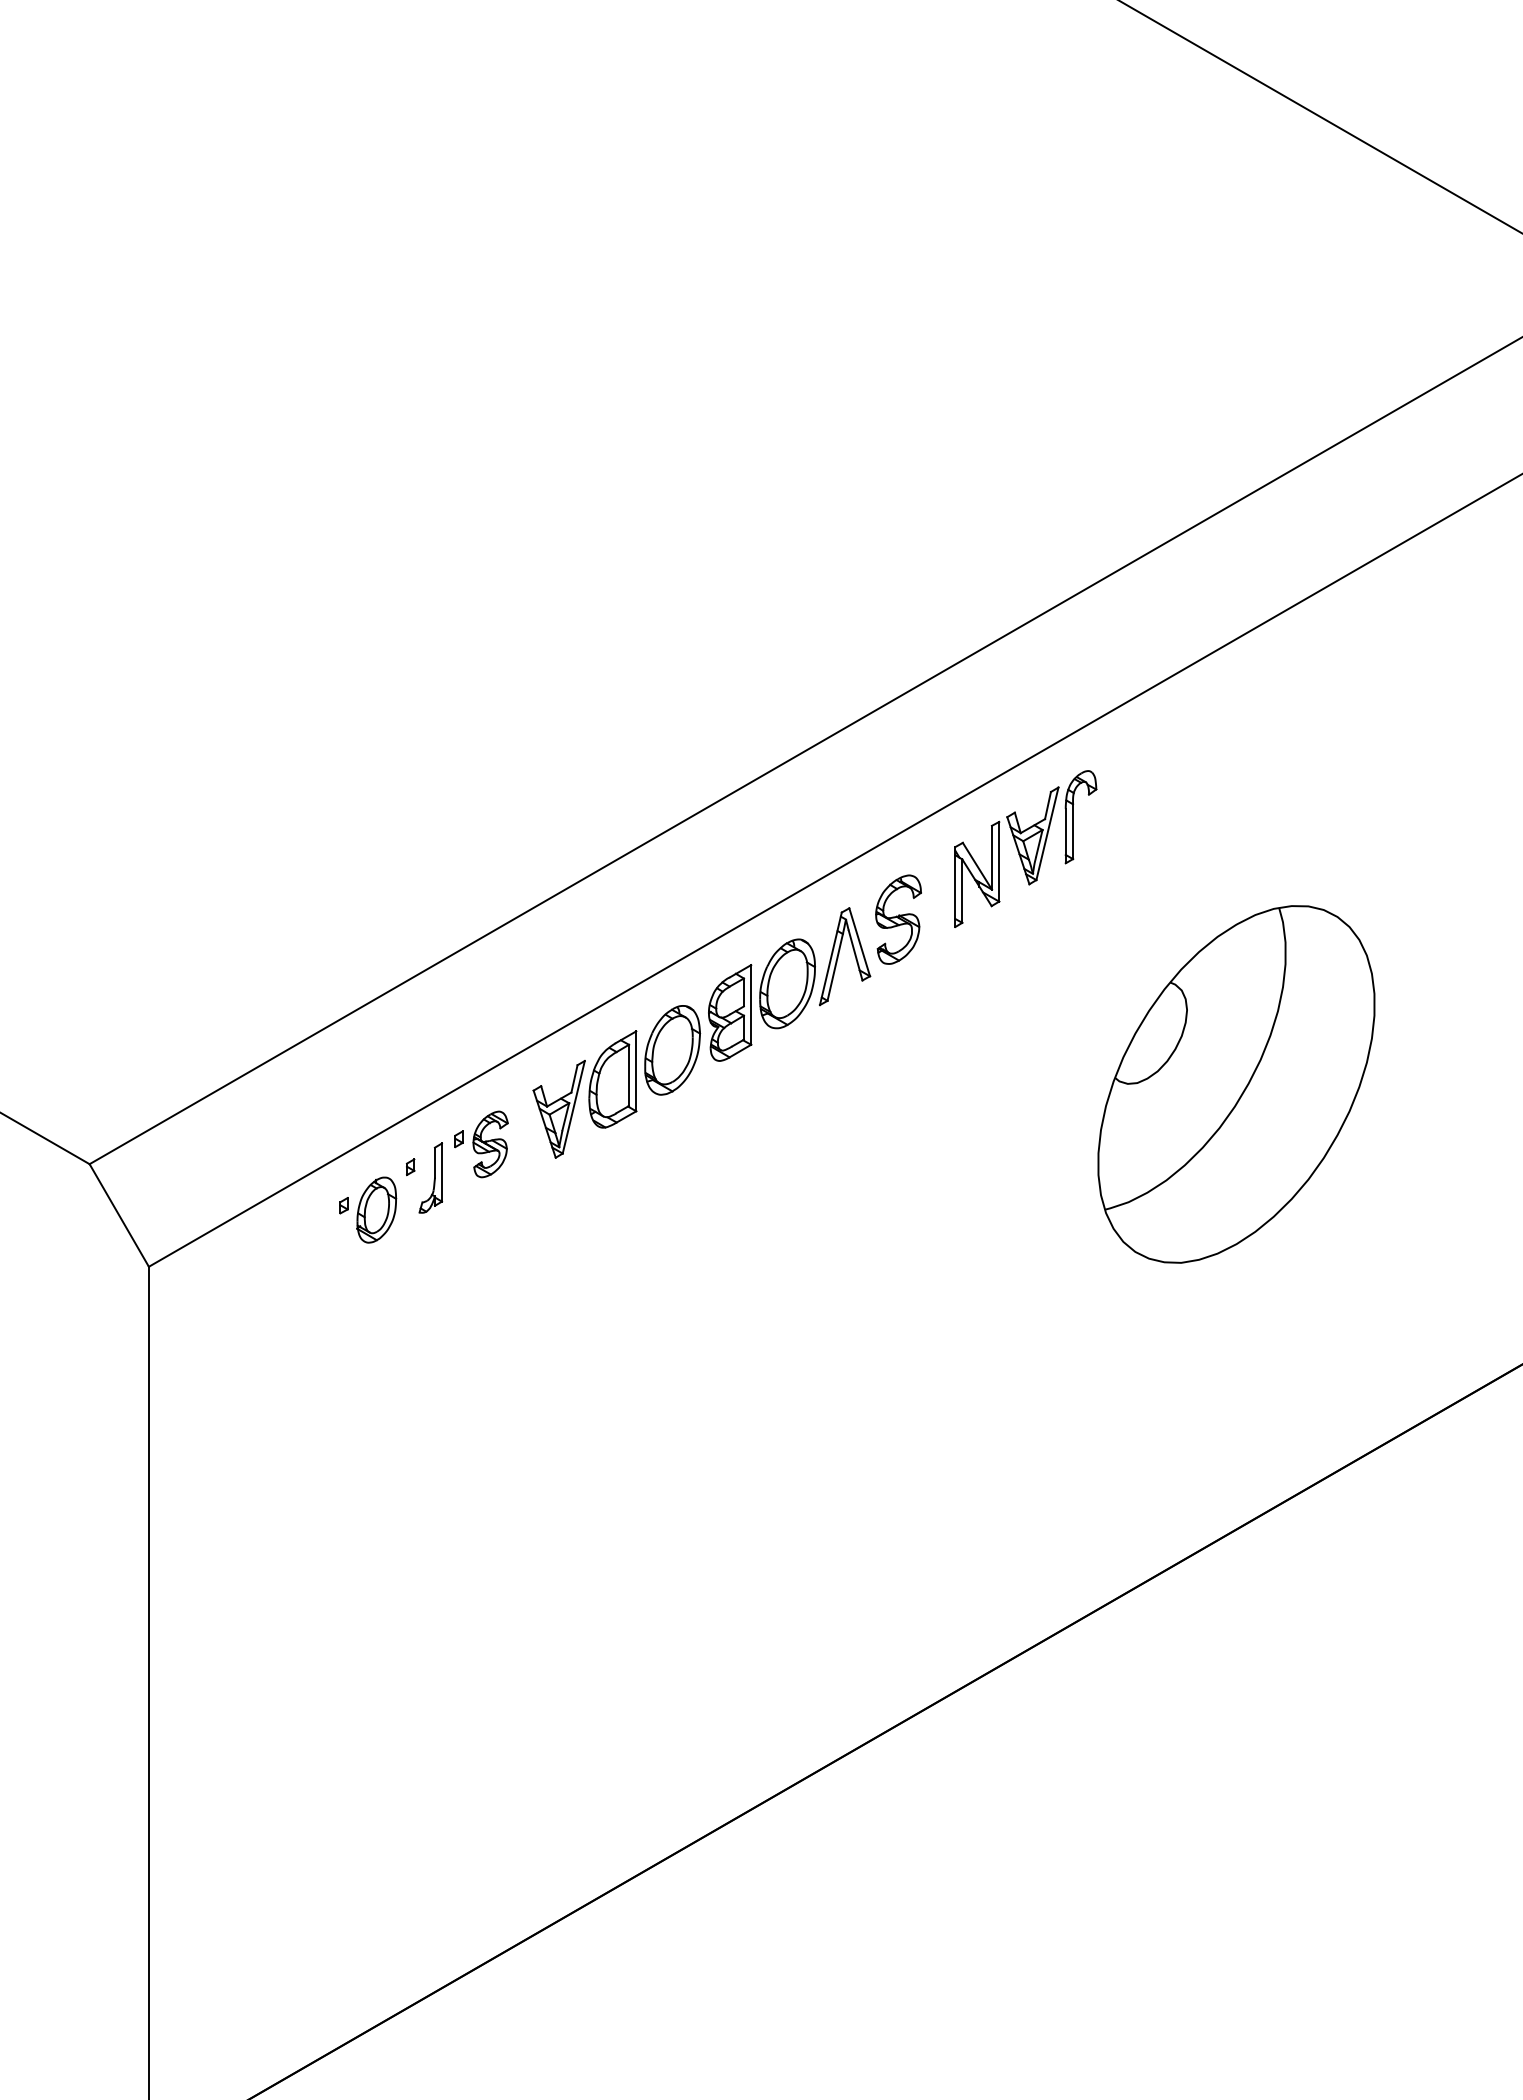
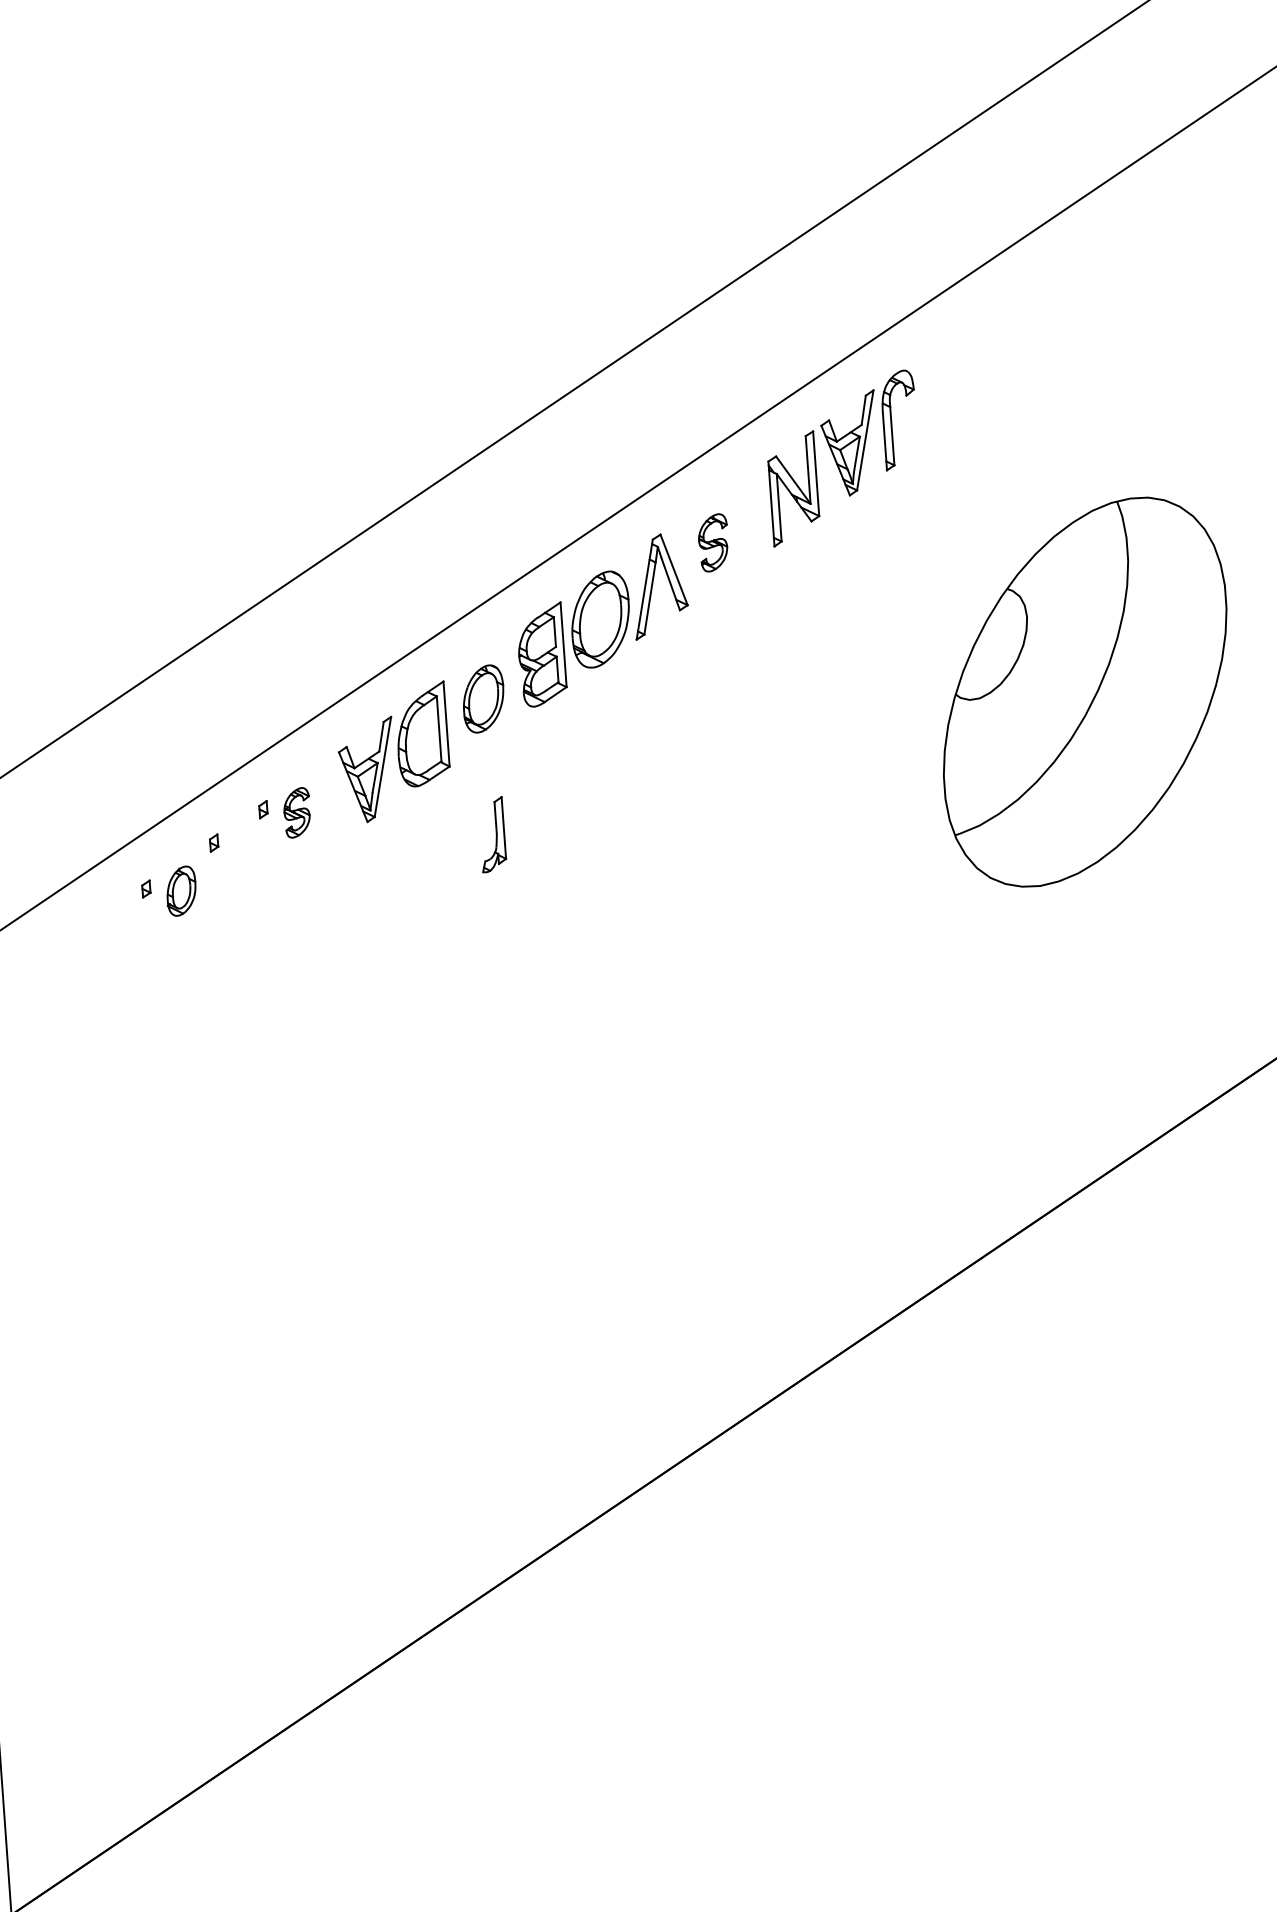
part: (898, 919) -> (713, 542), size x0.6
part: (672, 1050) -> (483, 699), size x0.7
part: (490, 1144) -> (297, 812), size x0.7
part: (430, 1177) -> (492, 834), moved
part: (376, 1209) -> (181, 890), size x0.7

